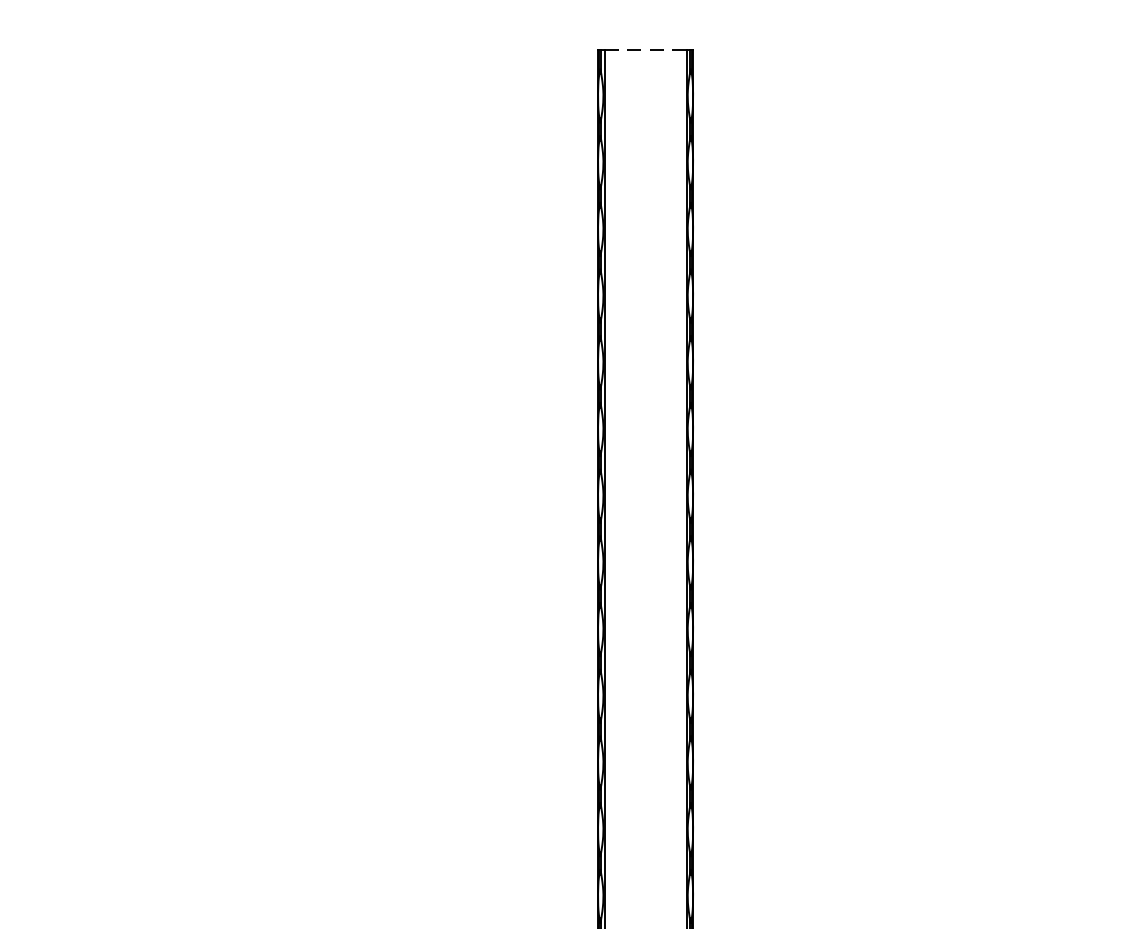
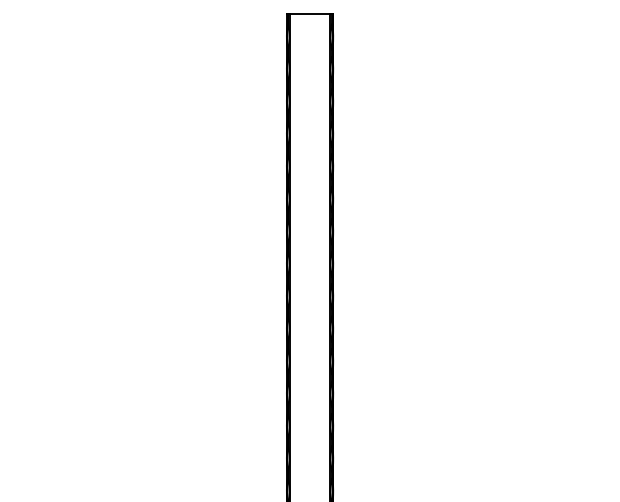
line: (646, 49) -> (310, 14), dashed -> solid

